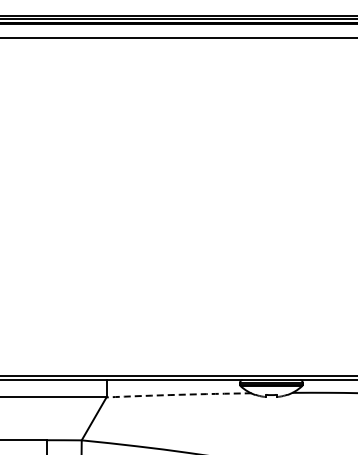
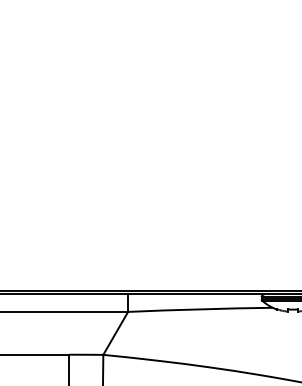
arc: (179, 394) -> (201, 309), dashed -> solid

